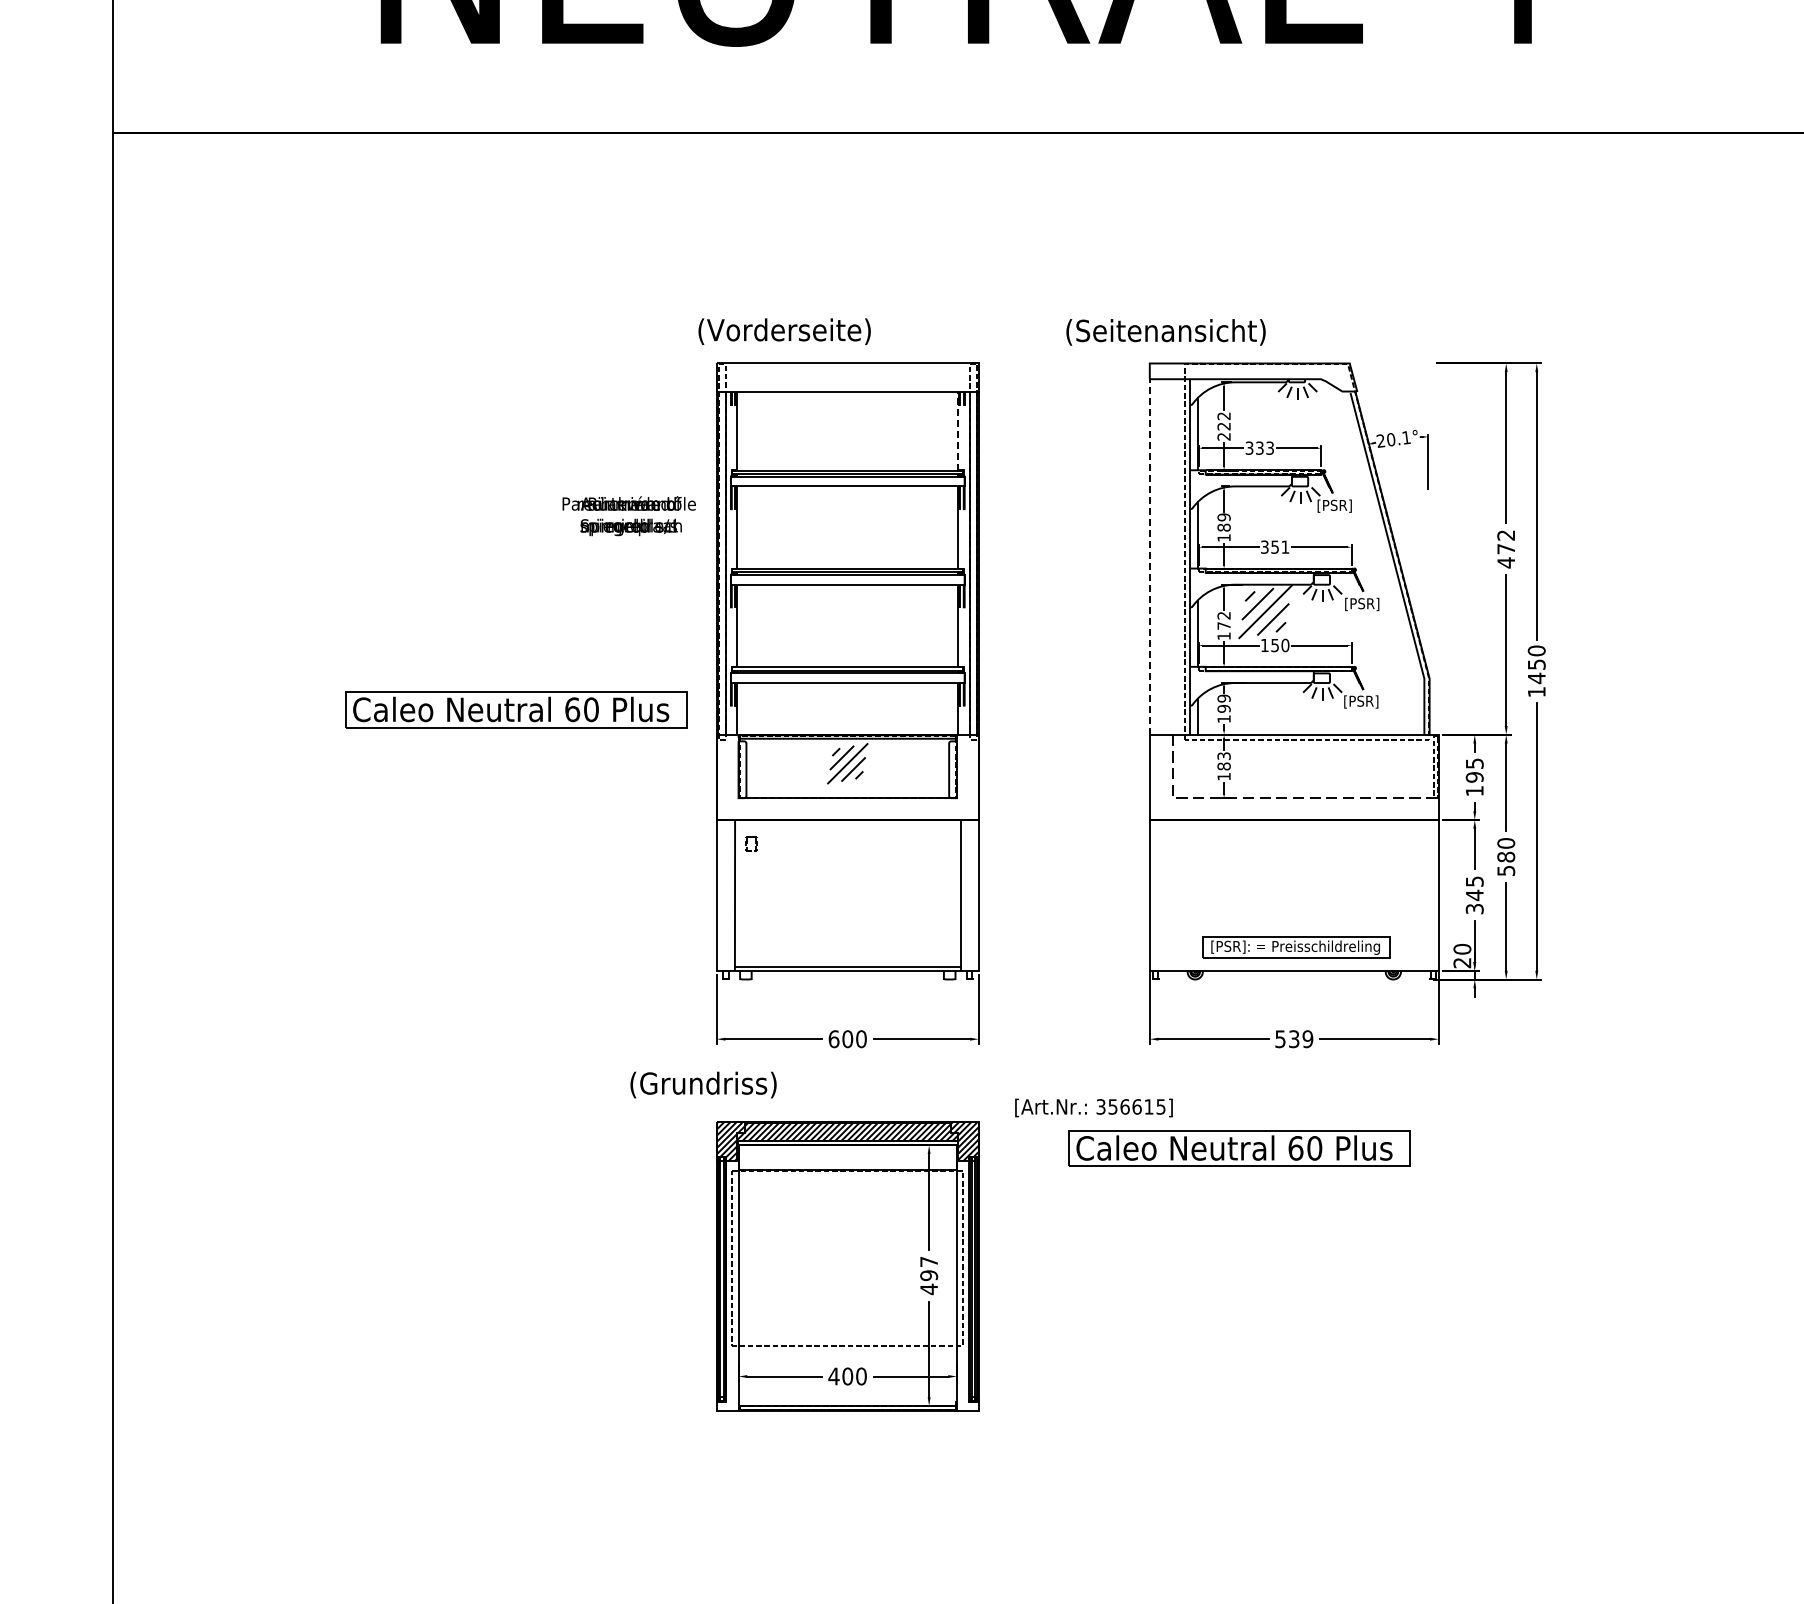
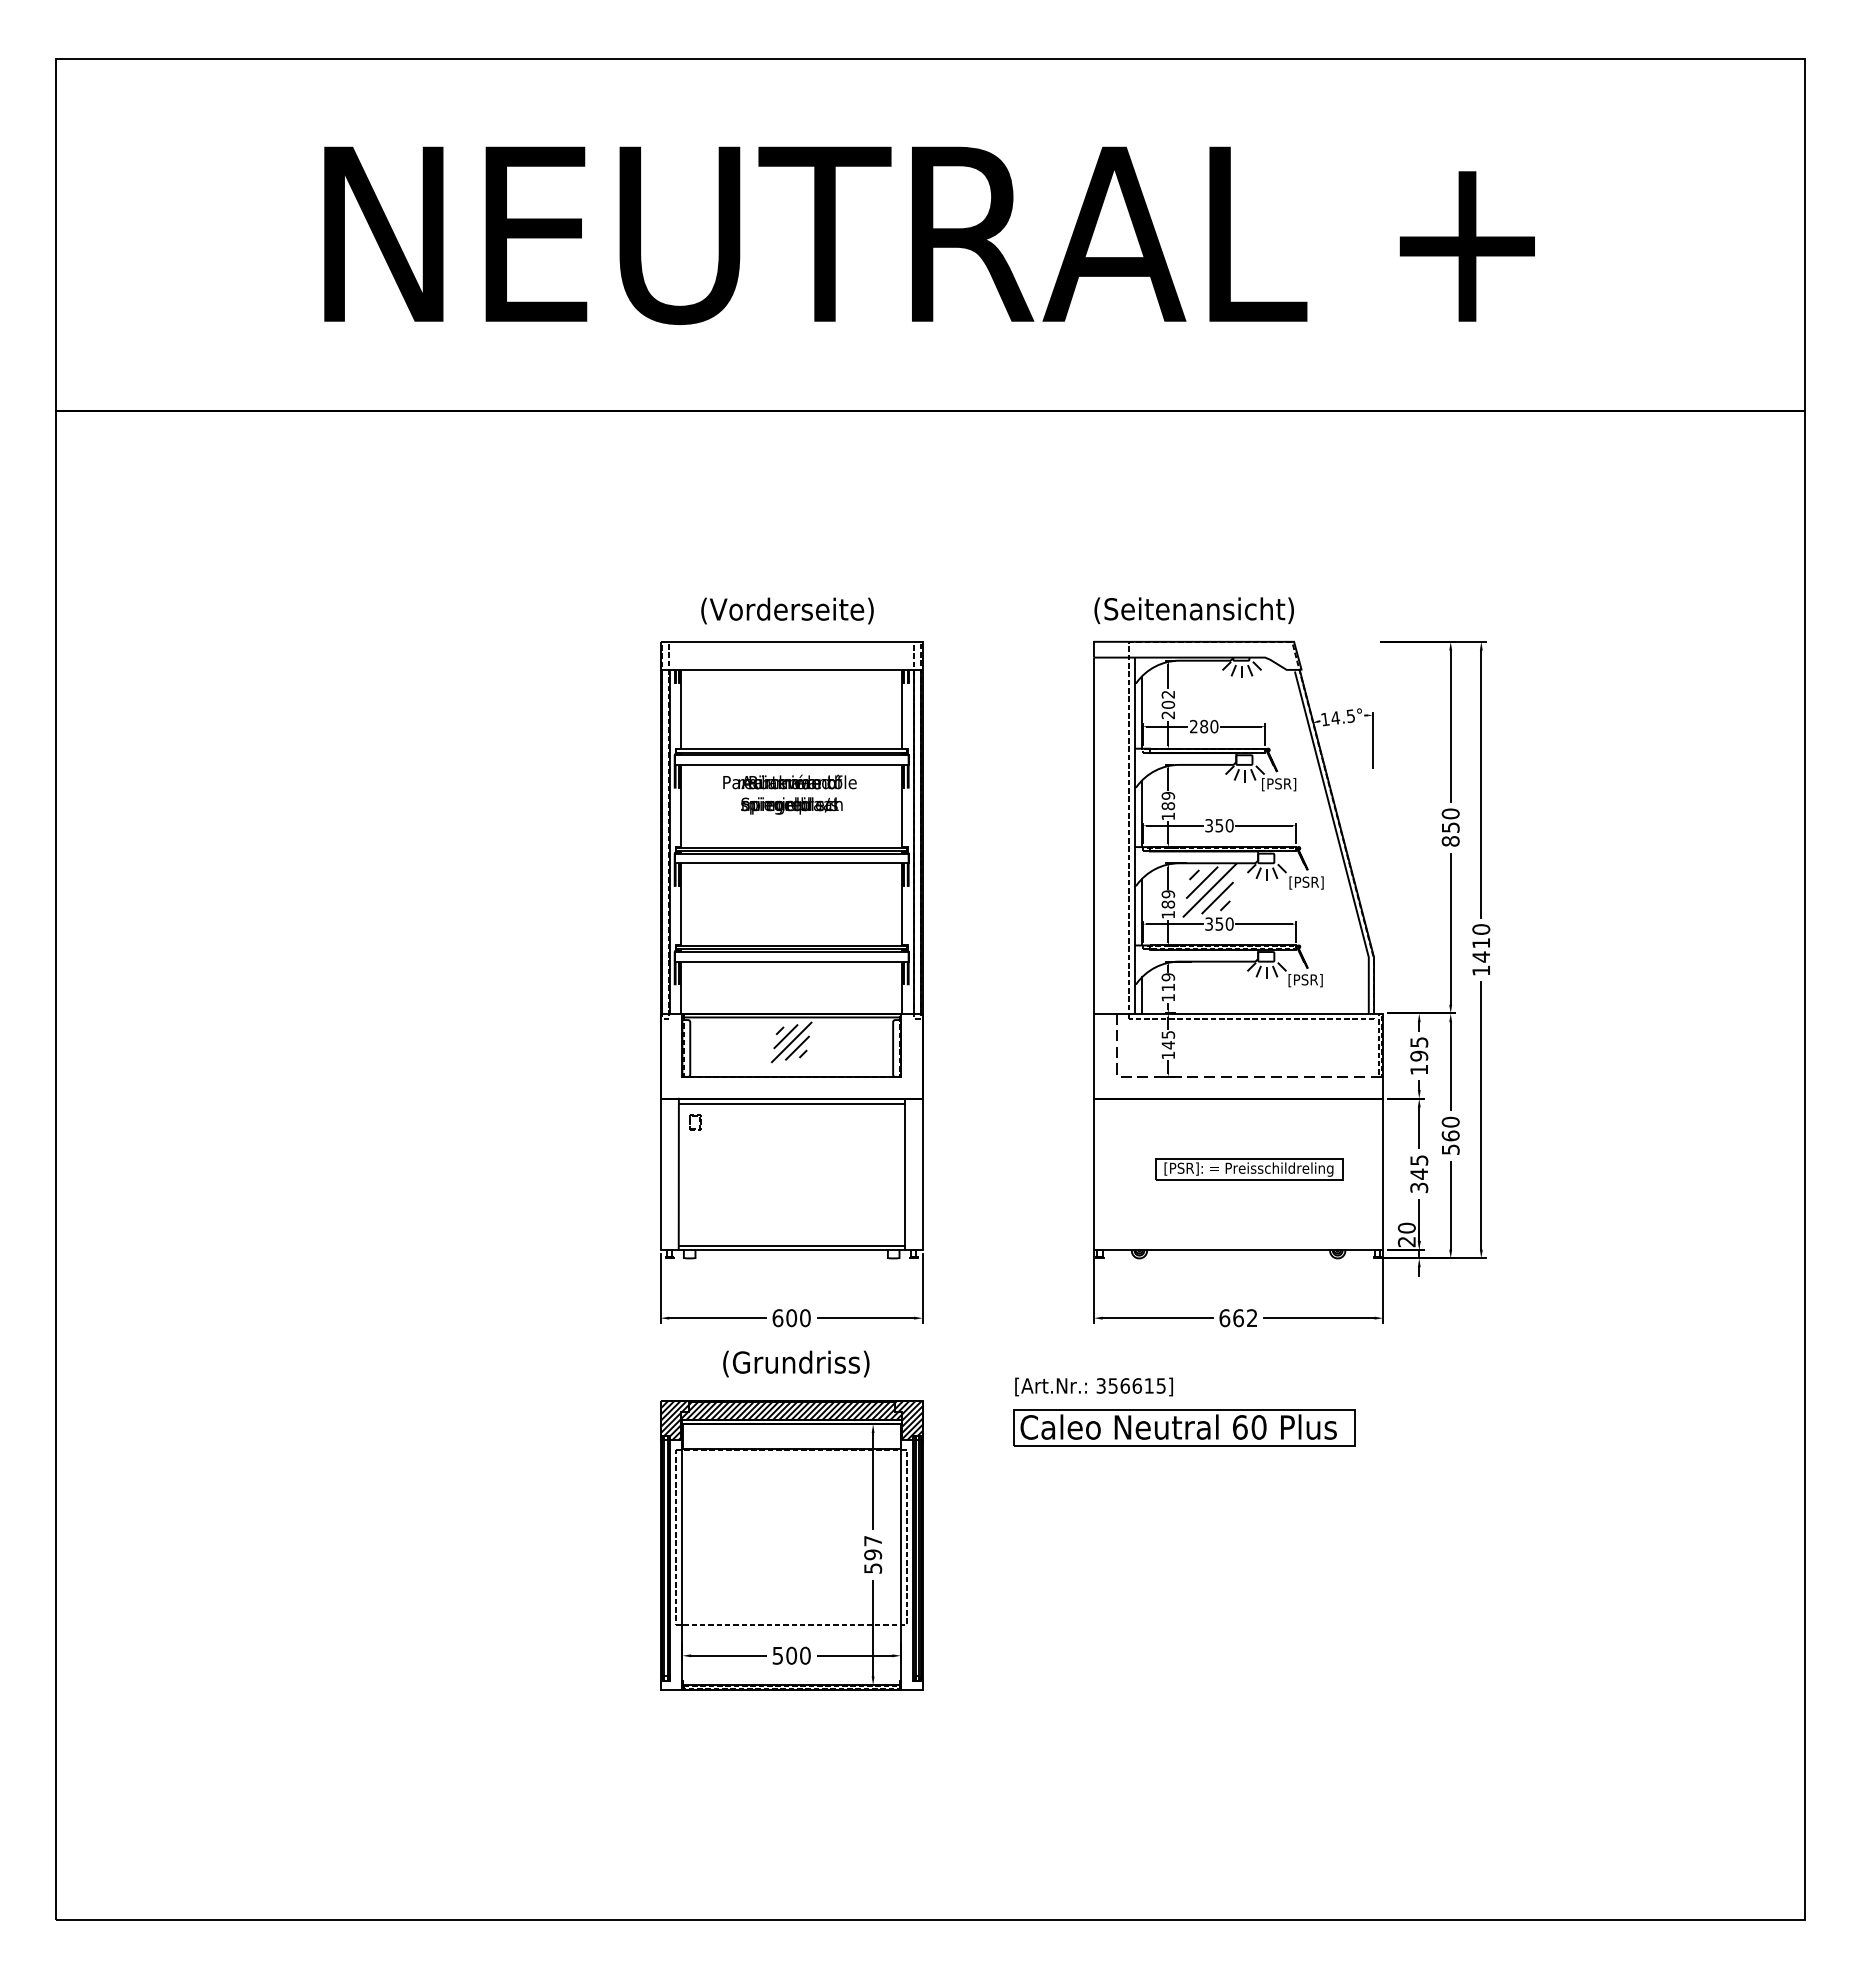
text: (784, 331) -> (787, 610), moved
text: (1165, 332) -> (1193, 610), moved
text: (1224, 426) -> (1168, 704), 222 -> 202
line: (958, 431) -> (902, 709), dashed -> solid
text: (1393, 439) -> (1337, 717), 20.1° -> 14.5°
text: (1260, 448) -> (1204, 726), 333 -> 280
text: (628, 516) -> (789, 794), moved
text: (1285, 546) -> (1229, 825), 351 -> 350
text: (1506, 548) -> (1450, 827), 472 -> 850
line: (1149, 556) -> (1093, 835), dashed -> solid
text: (1224, 620) -> (1168, 899), 172 -> 189
text: (1264, 644) -> (1208, 923), 150 -> 350
text: (1536, 664) -> (1481, 943), 1450 -> 1410
text: (1224, 708) -> (1168, 987), 199 -> 119
part: (516, 709) -> (460, 988), removed
text: (1224, 761) -> (1168, 1040), 183 -> 145
line: (847, 825) -> (791, 1104), added
text: (1506, 856) -> (1450, 1135), 580 -> 560
part: (1296, 947) -> (1249, 1169), moved
text: (1294, 1039) -> (1238, 1318), 539 -> 662
text: (703, 1084) -> (796, 1363), moved
text: (1093, 1107) -> (1093, 1386), moved
text: (929, 1289) -> (873, 1568), 497 -> 597
text: (833, 1376) -> (777, 1655), 400 -> 500

